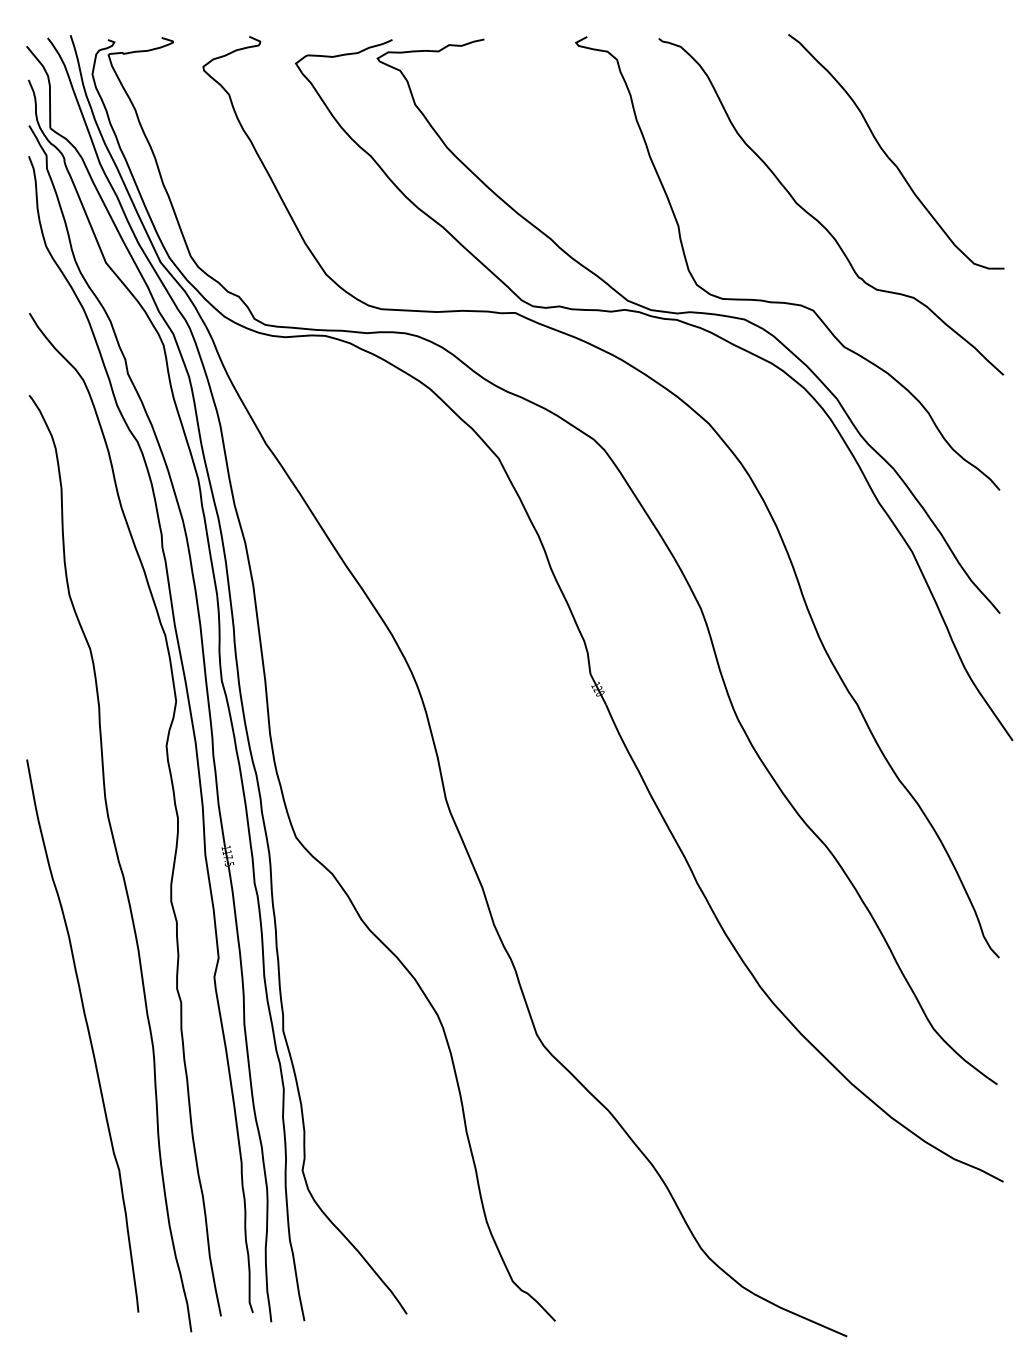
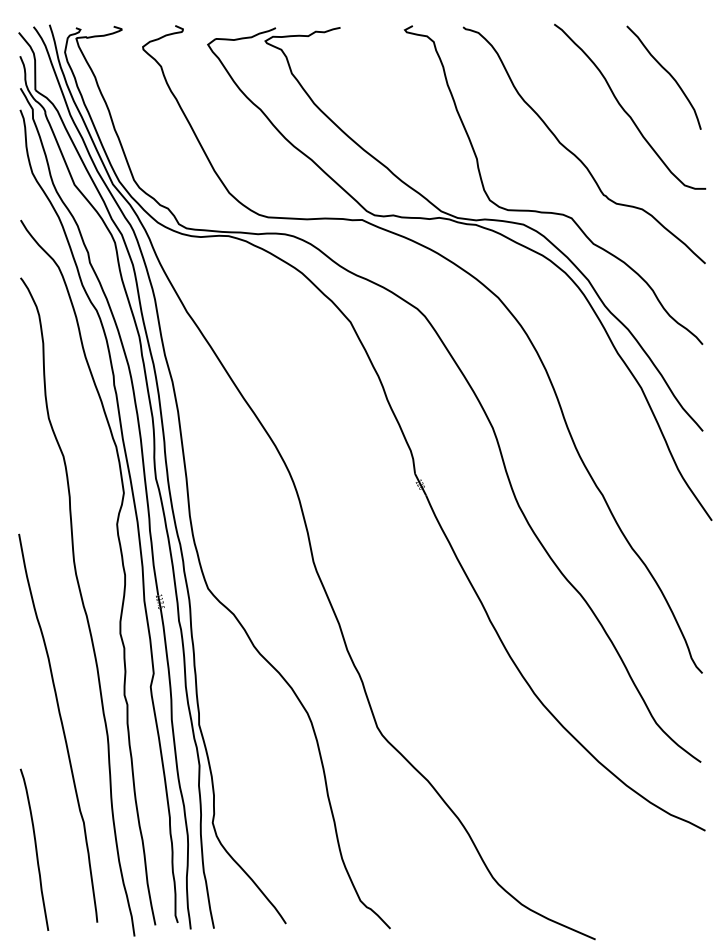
curve: (949, 104) -> (667, 73), added
curve: (50, 1208) -> (35, 849), added

